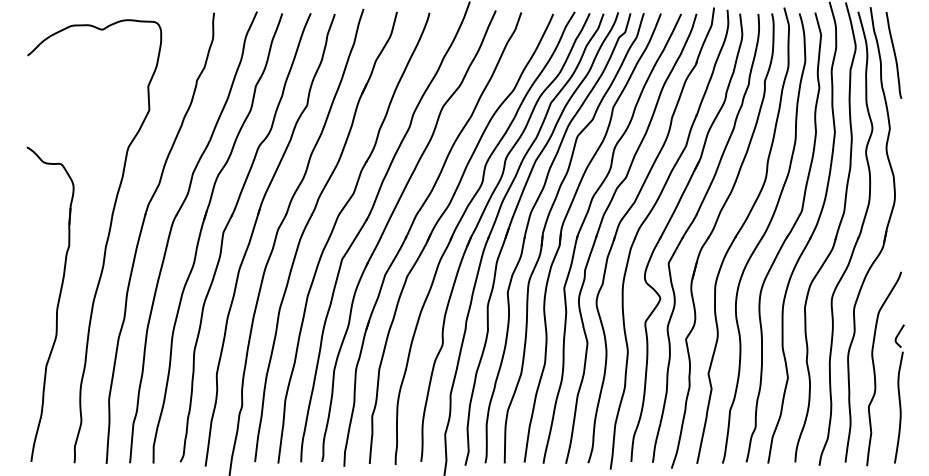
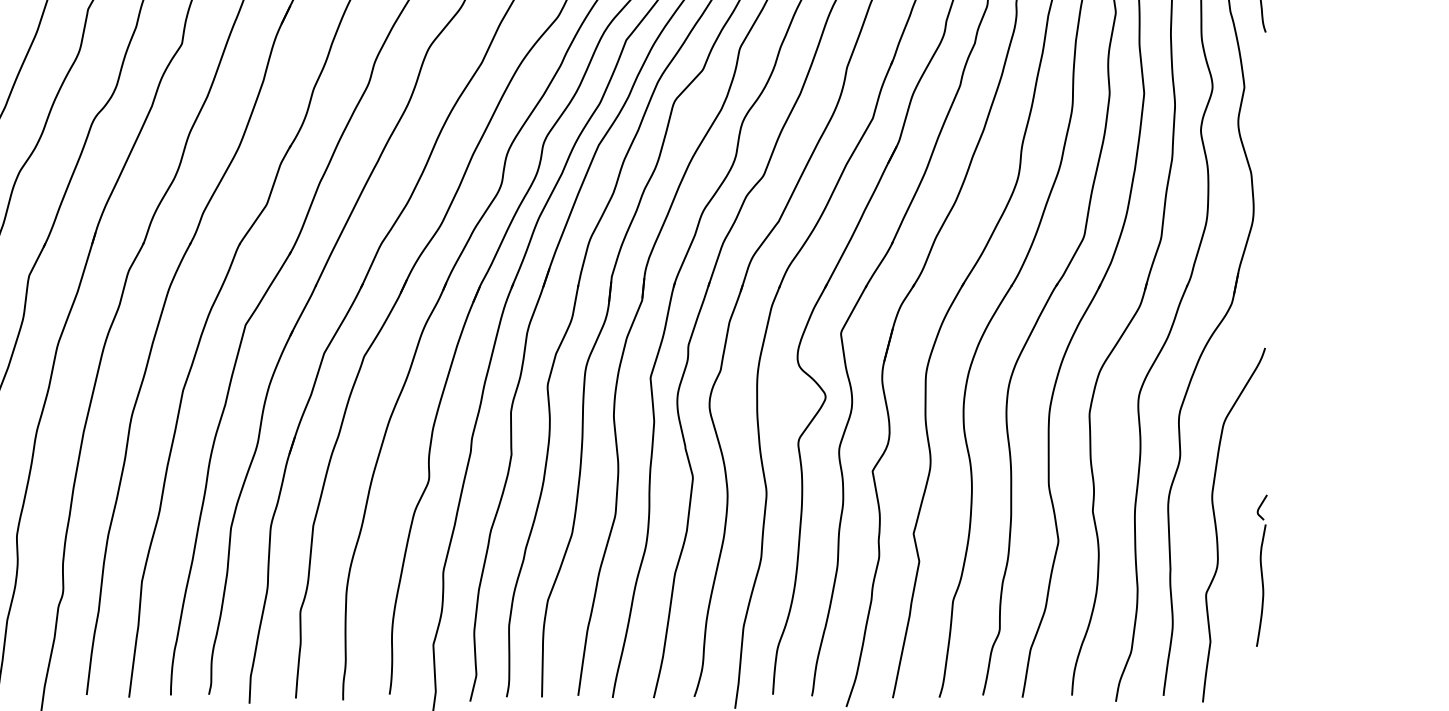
part: (899, 393) -> (1261, 569), size x0.6

